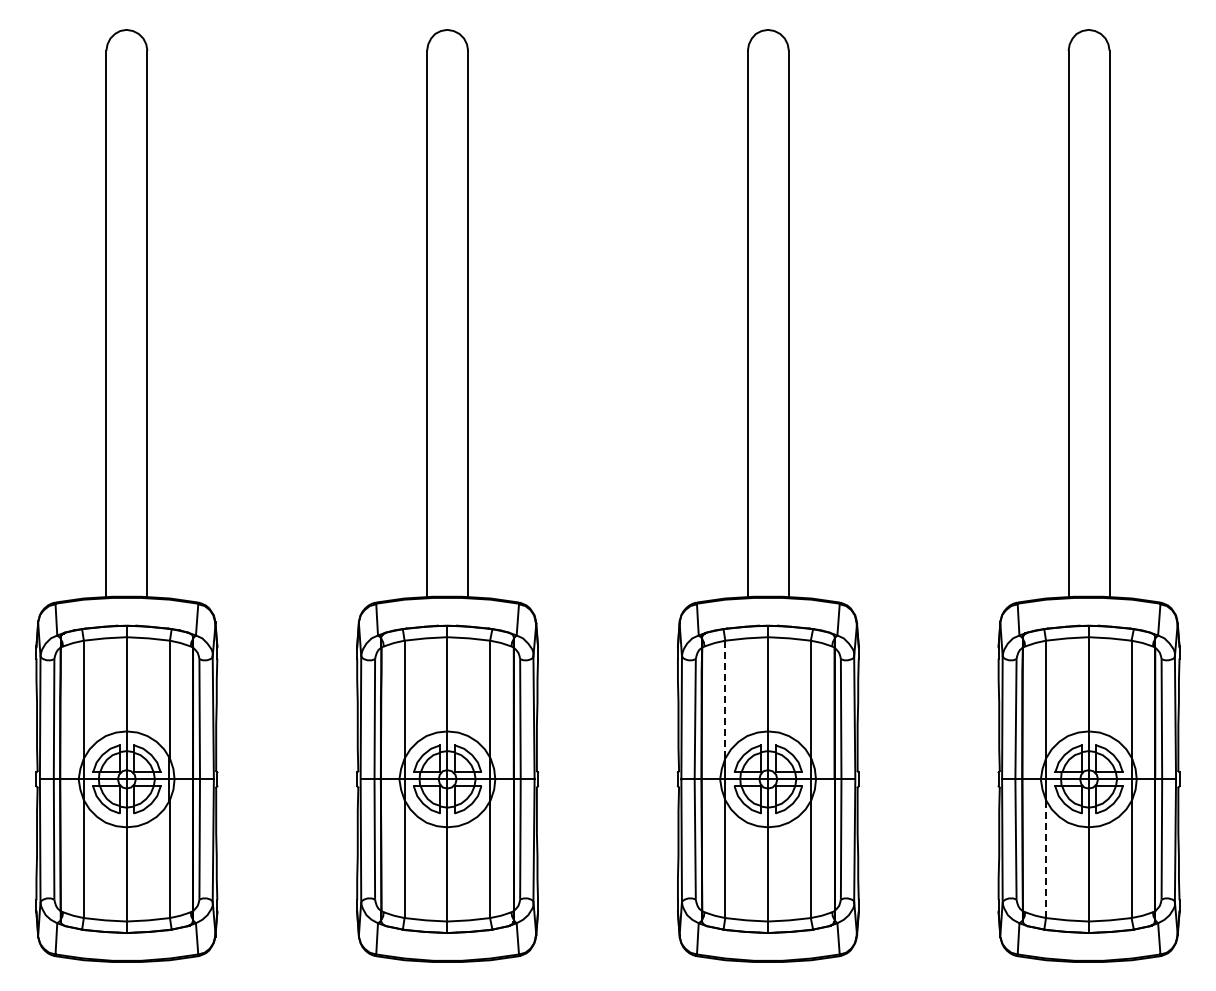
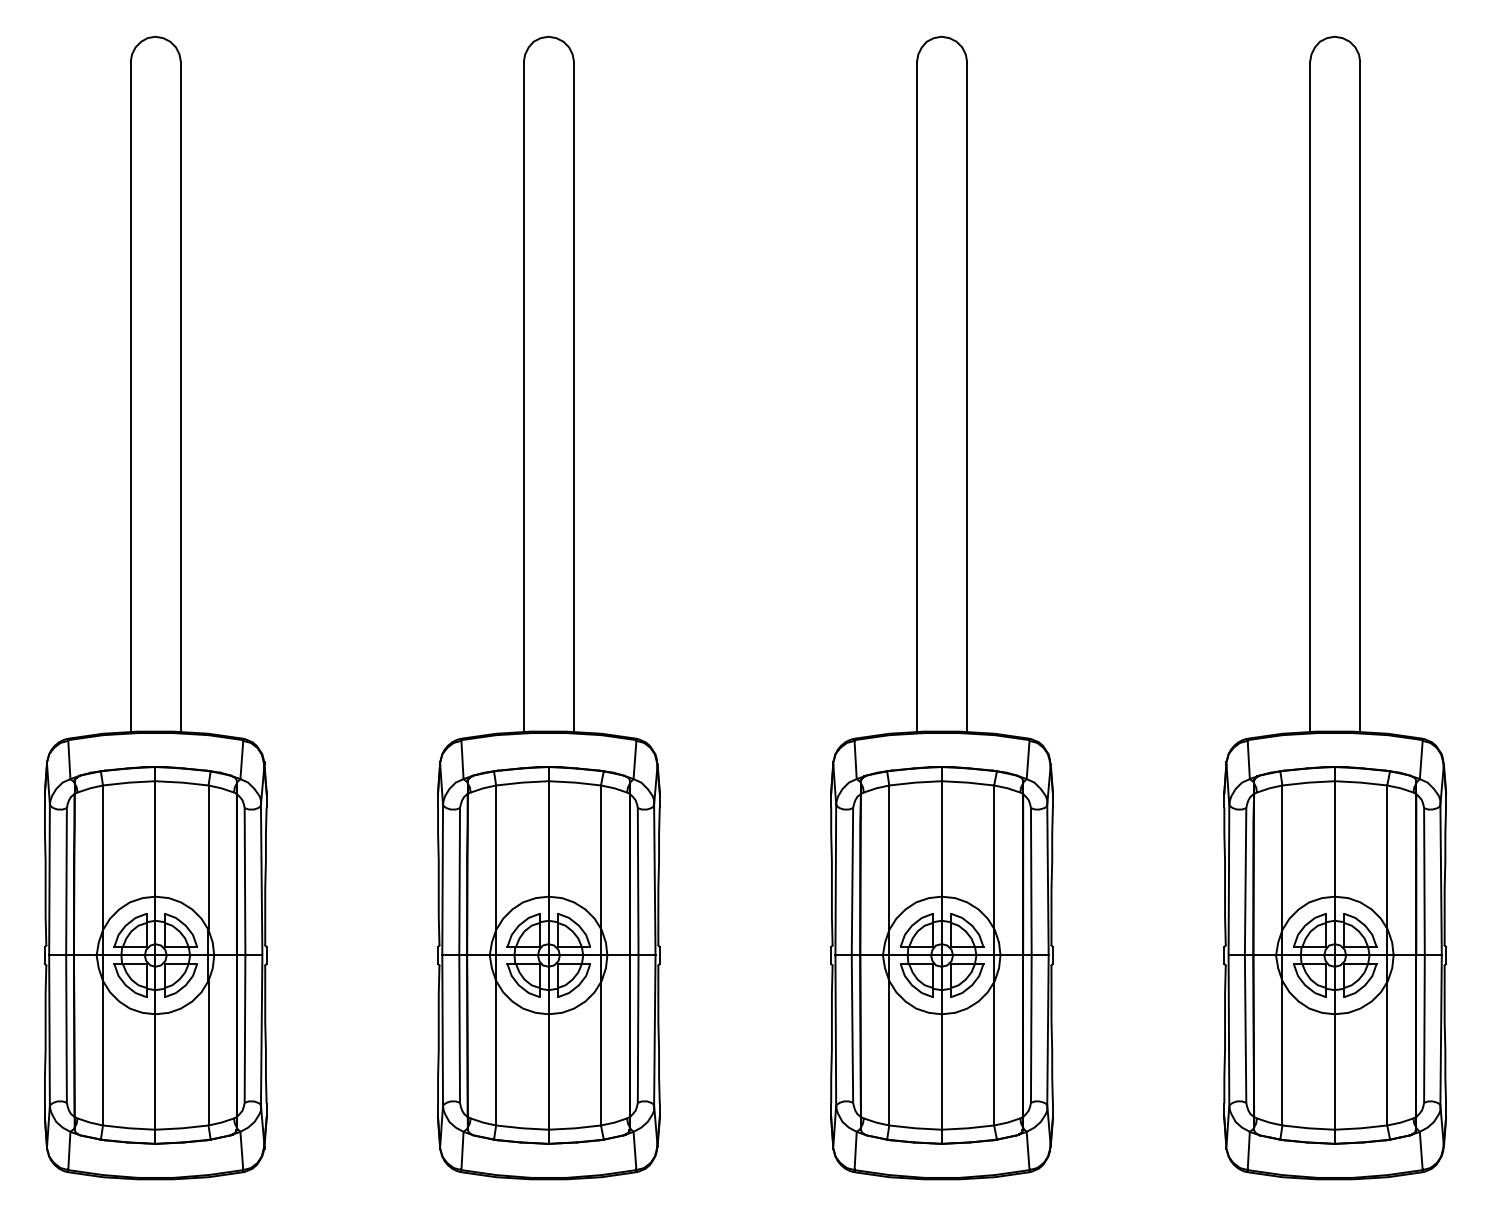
line: (725, 699) -> (889, 857), dashed -> solid
line: (1046, 859) -> (1283, 1053), dashed -> solid

